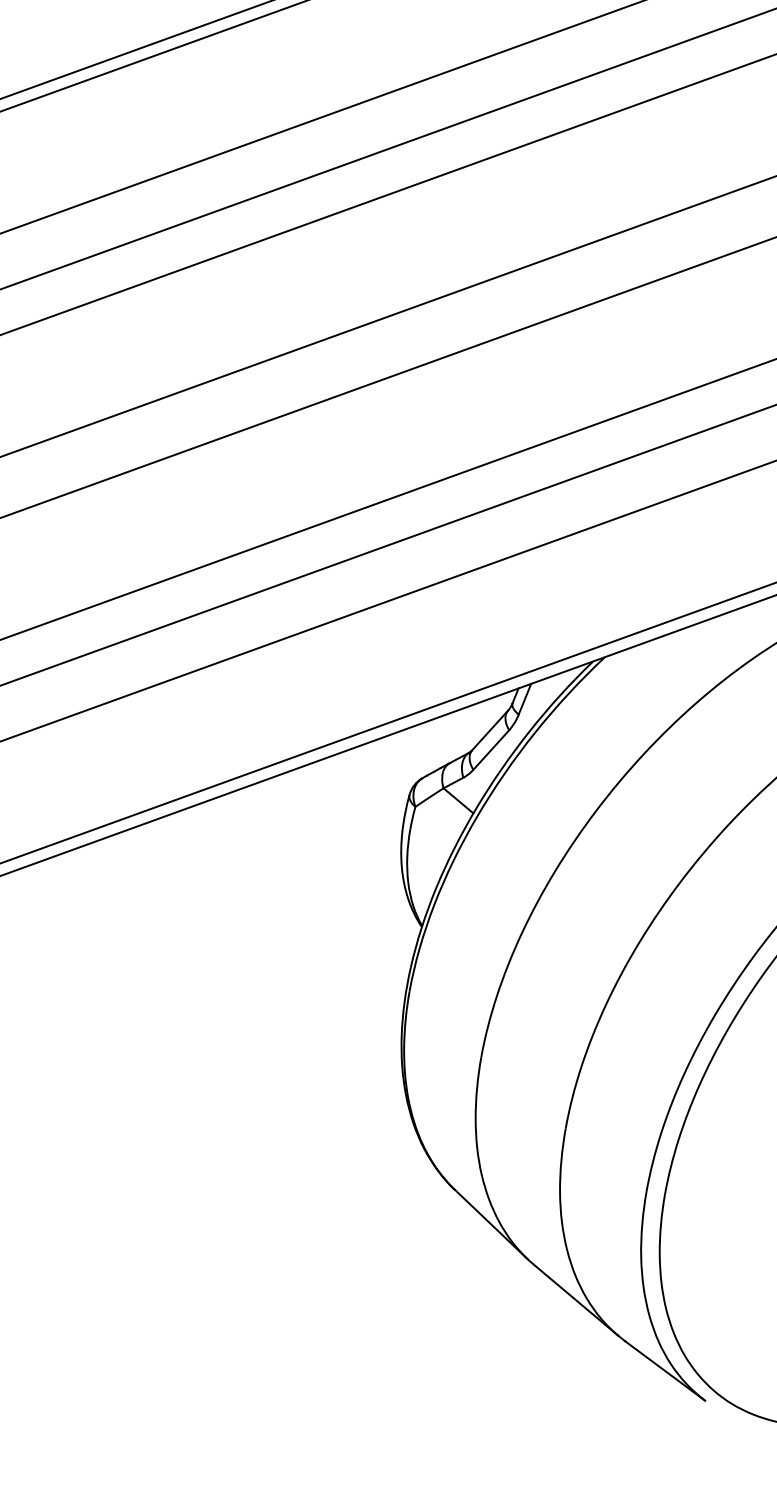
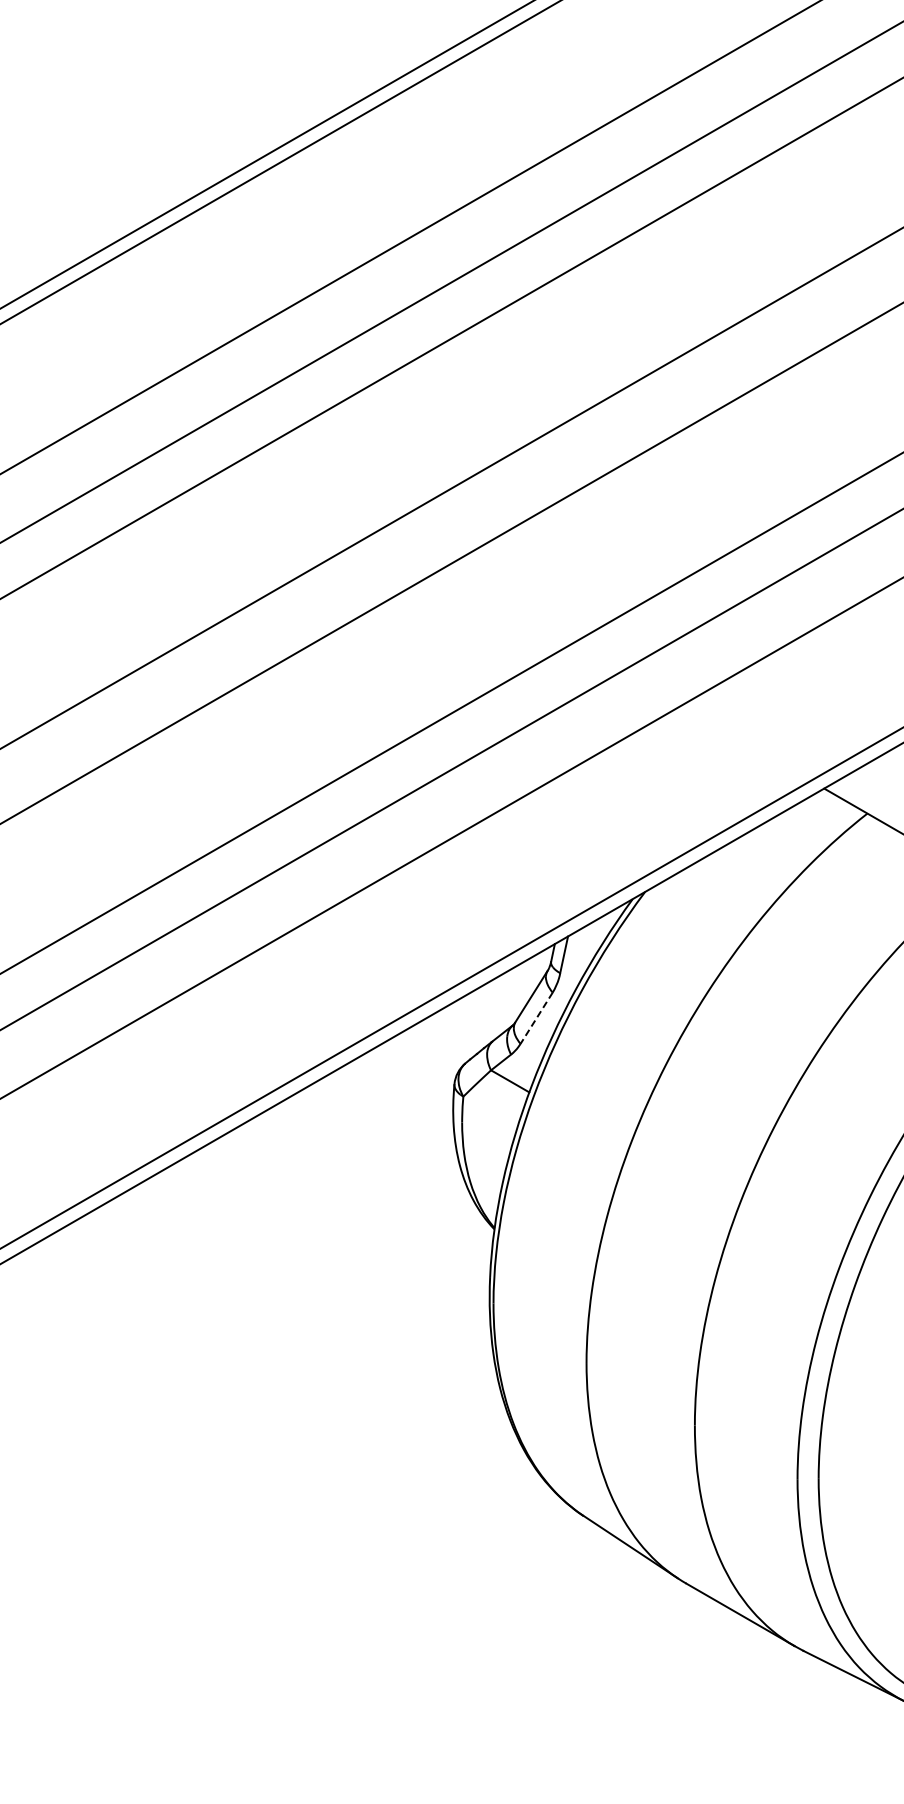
line: (491, 750) -> (536, 1018), solid -> dashed

